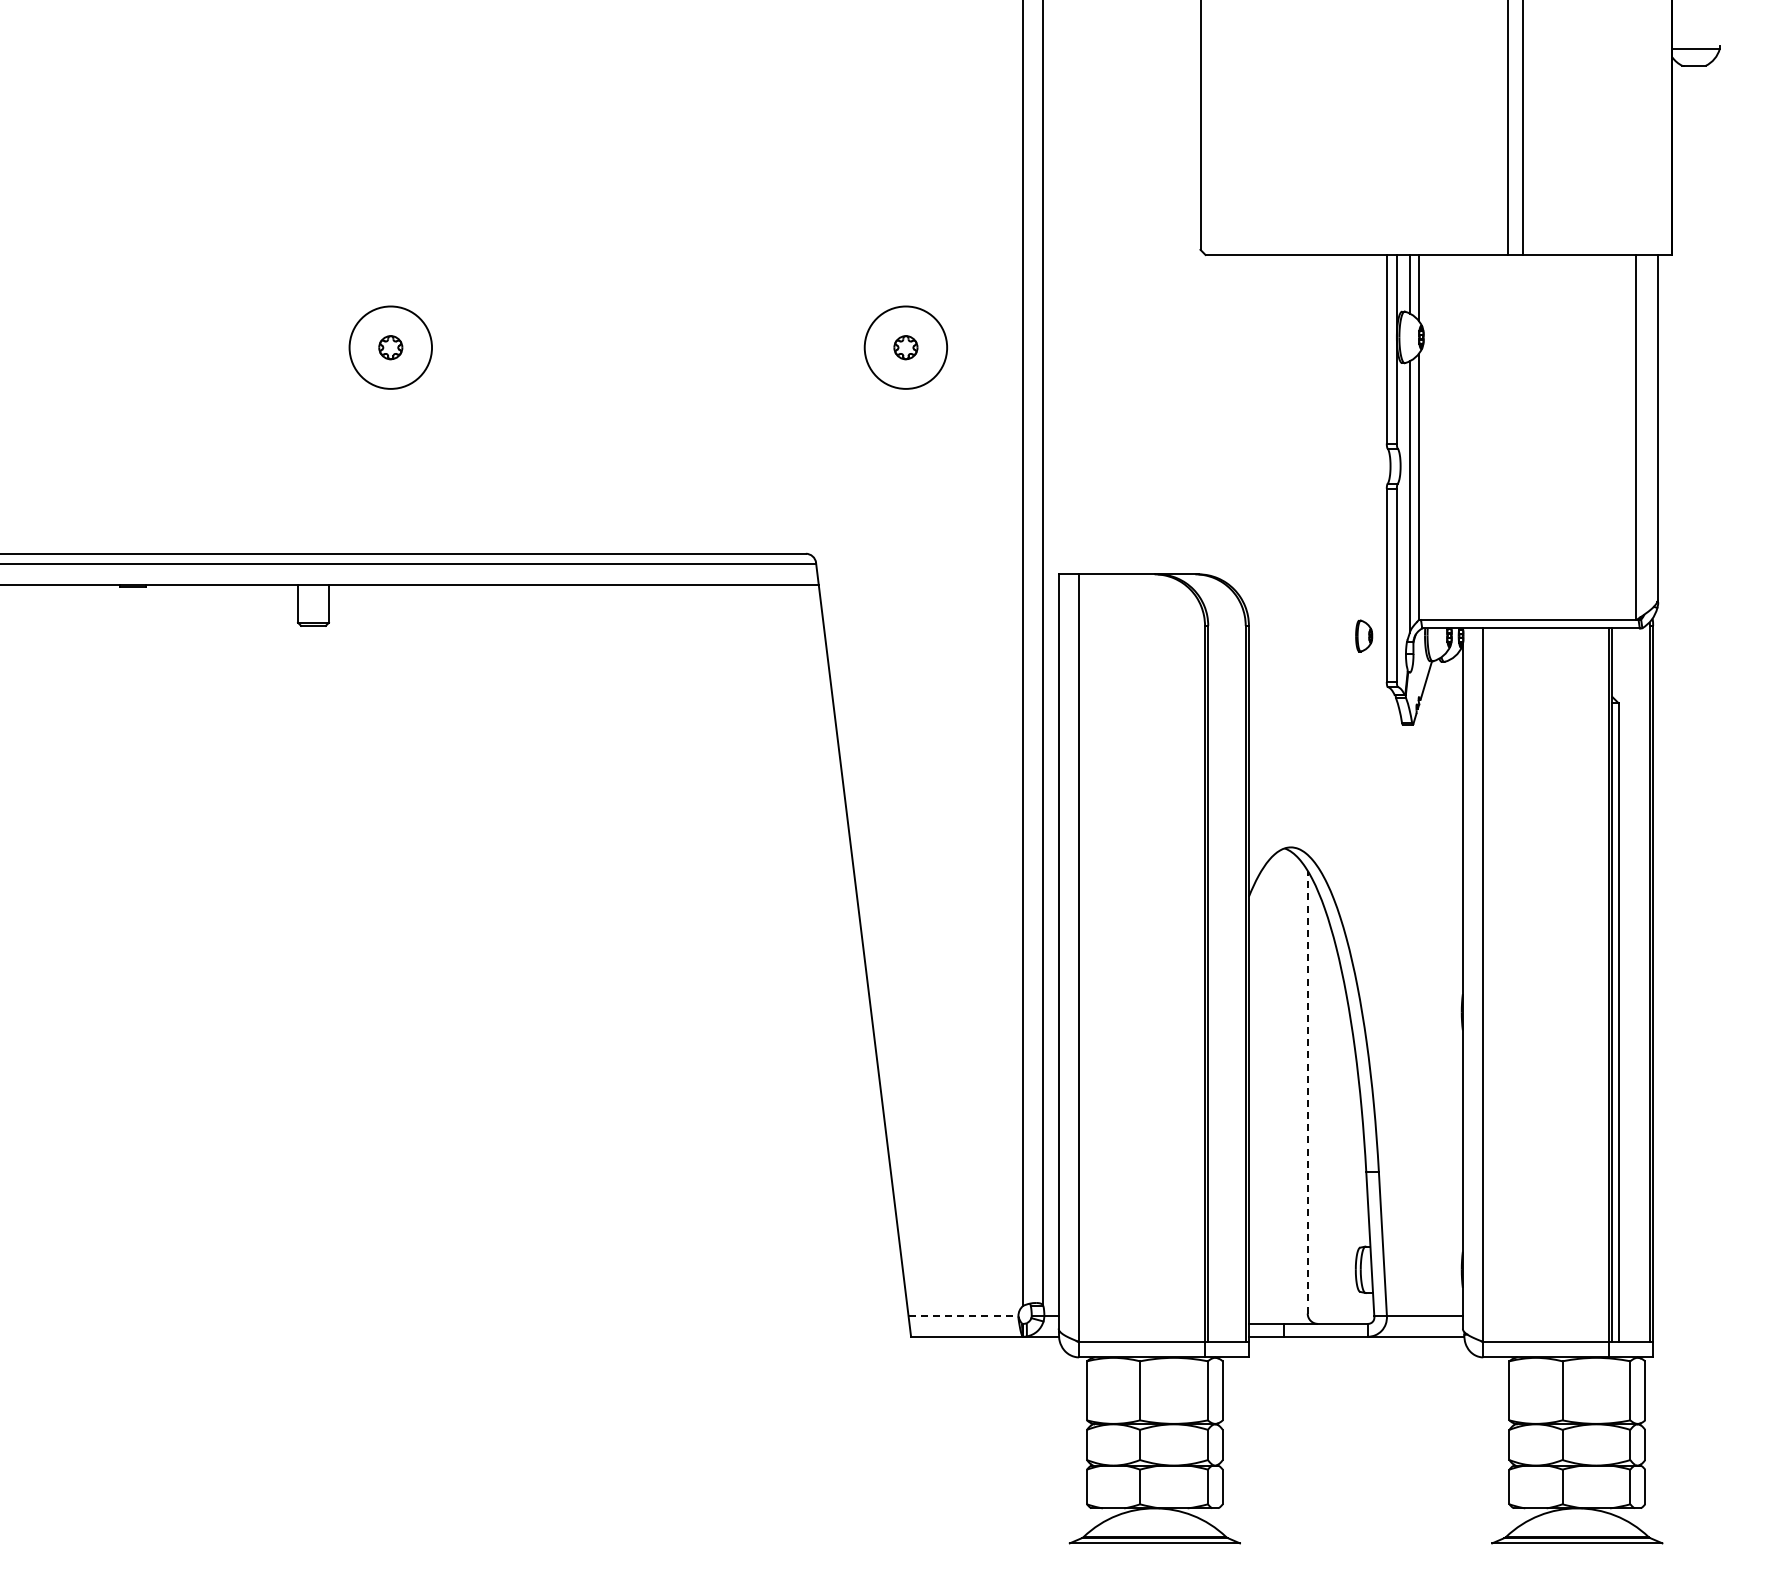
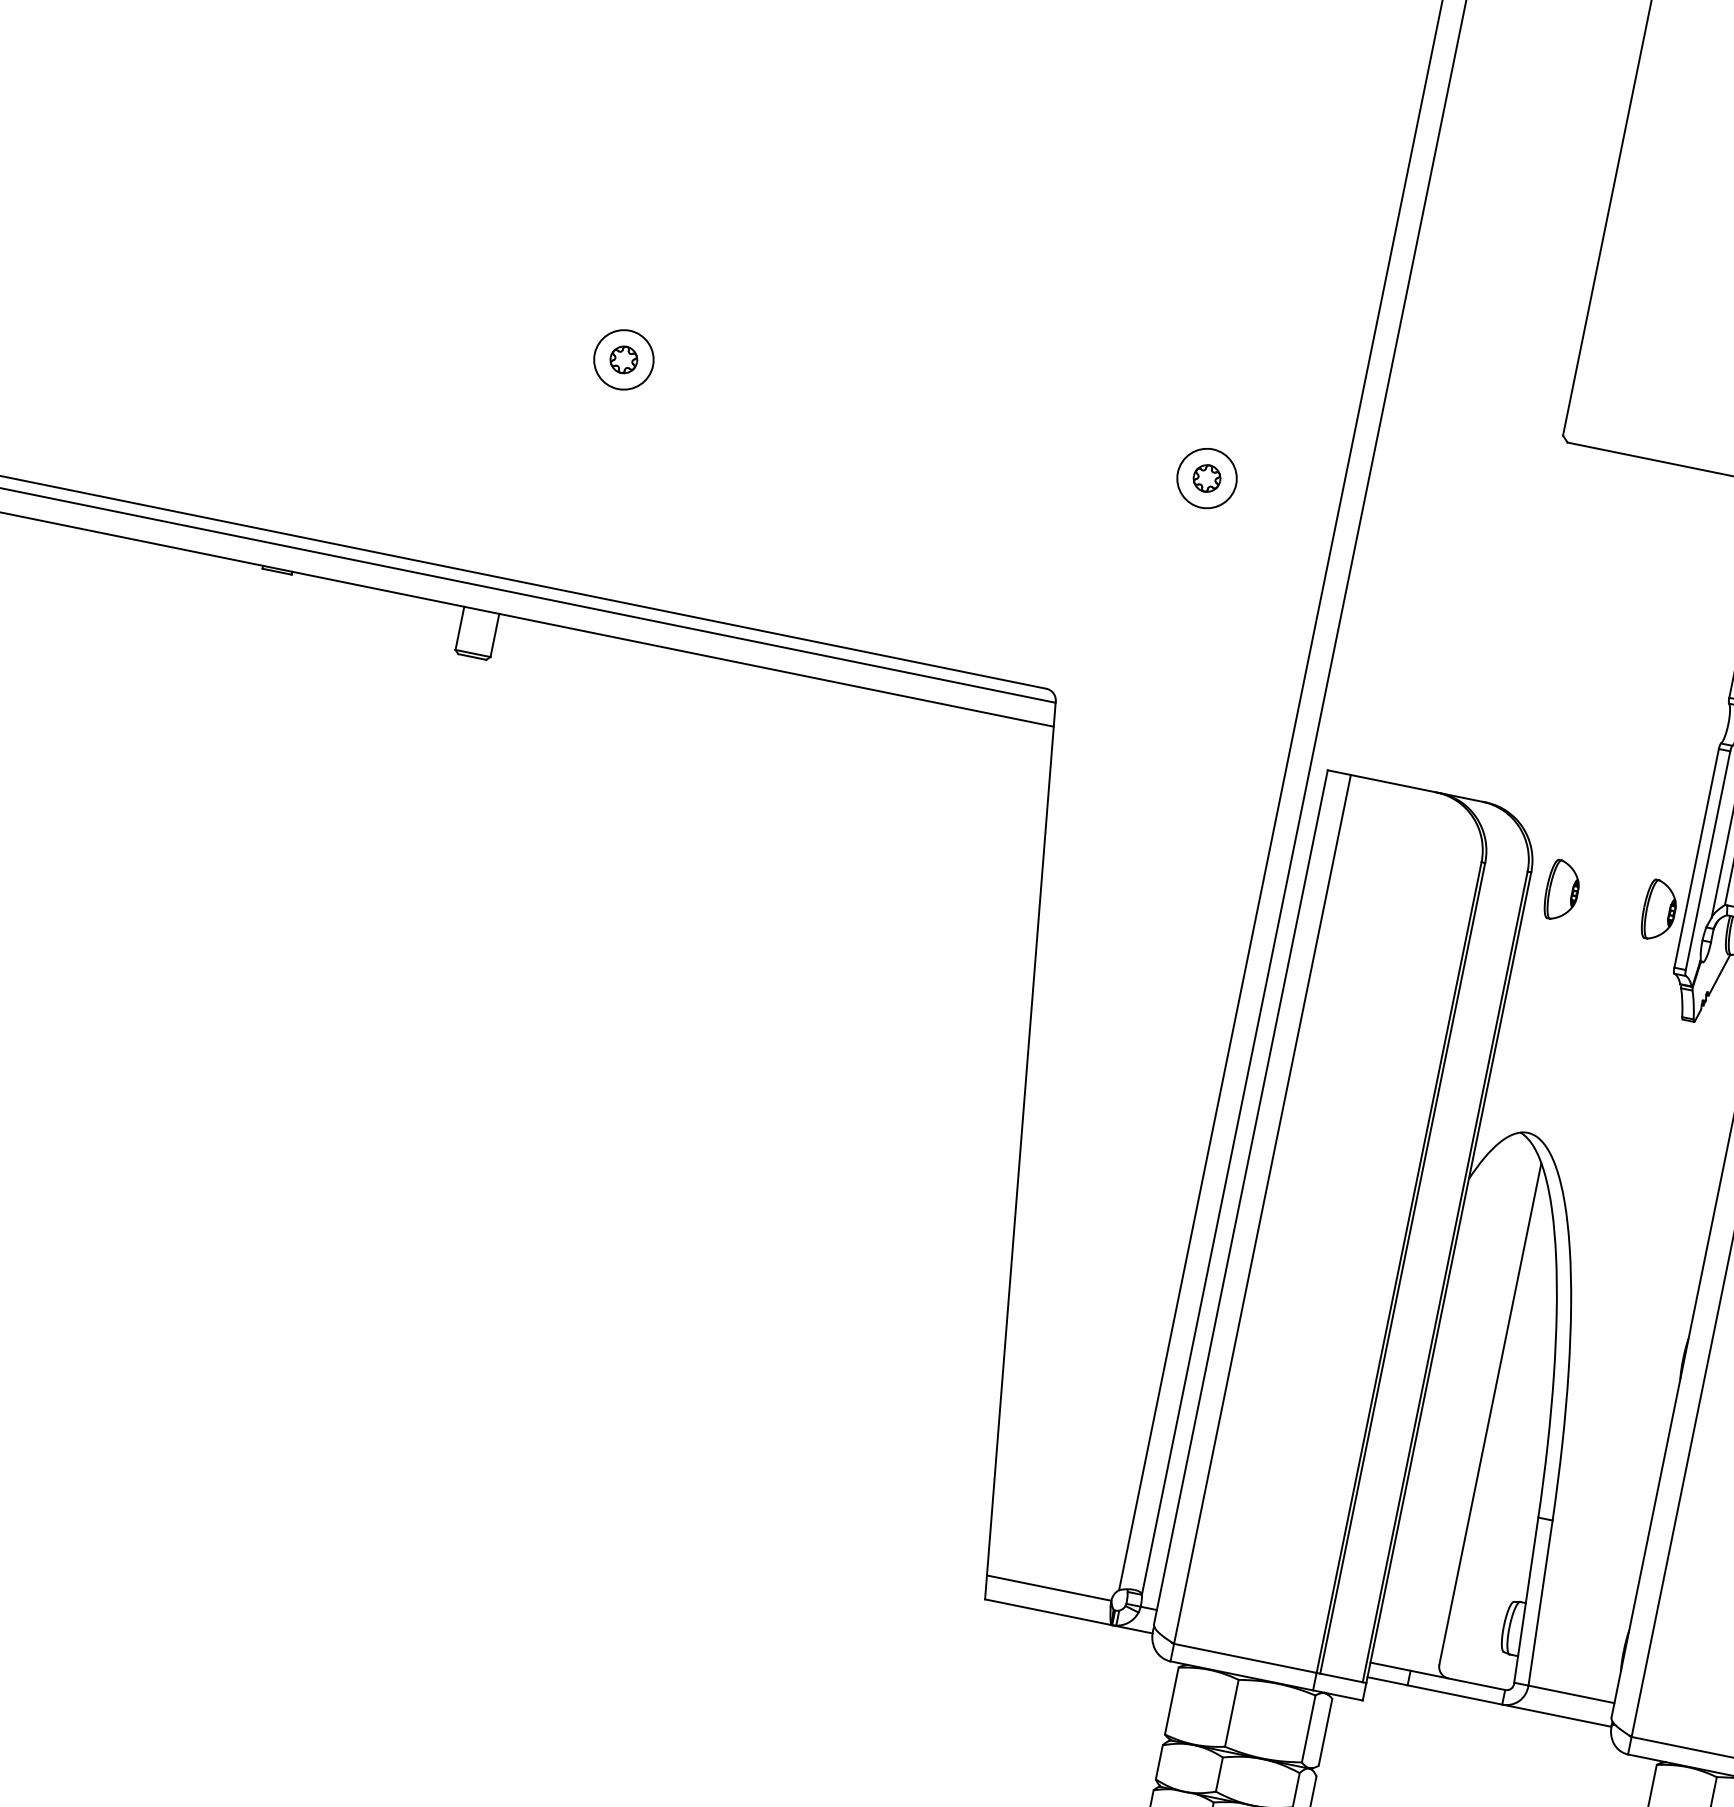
circle: (390, 347) -> (623, 359), size x0.62
circle: (905, 347) -> (1206, 478), size x0.62
part: (1278, 635) -> (1562, 890), added
part: (1363, 635) -> (1658, 909), size x1.67
line: (1307, 1091) -> (1490, 1413), dashed -> solid
line: (963, 1316) -> (1049, 1588), dashed -> solid

